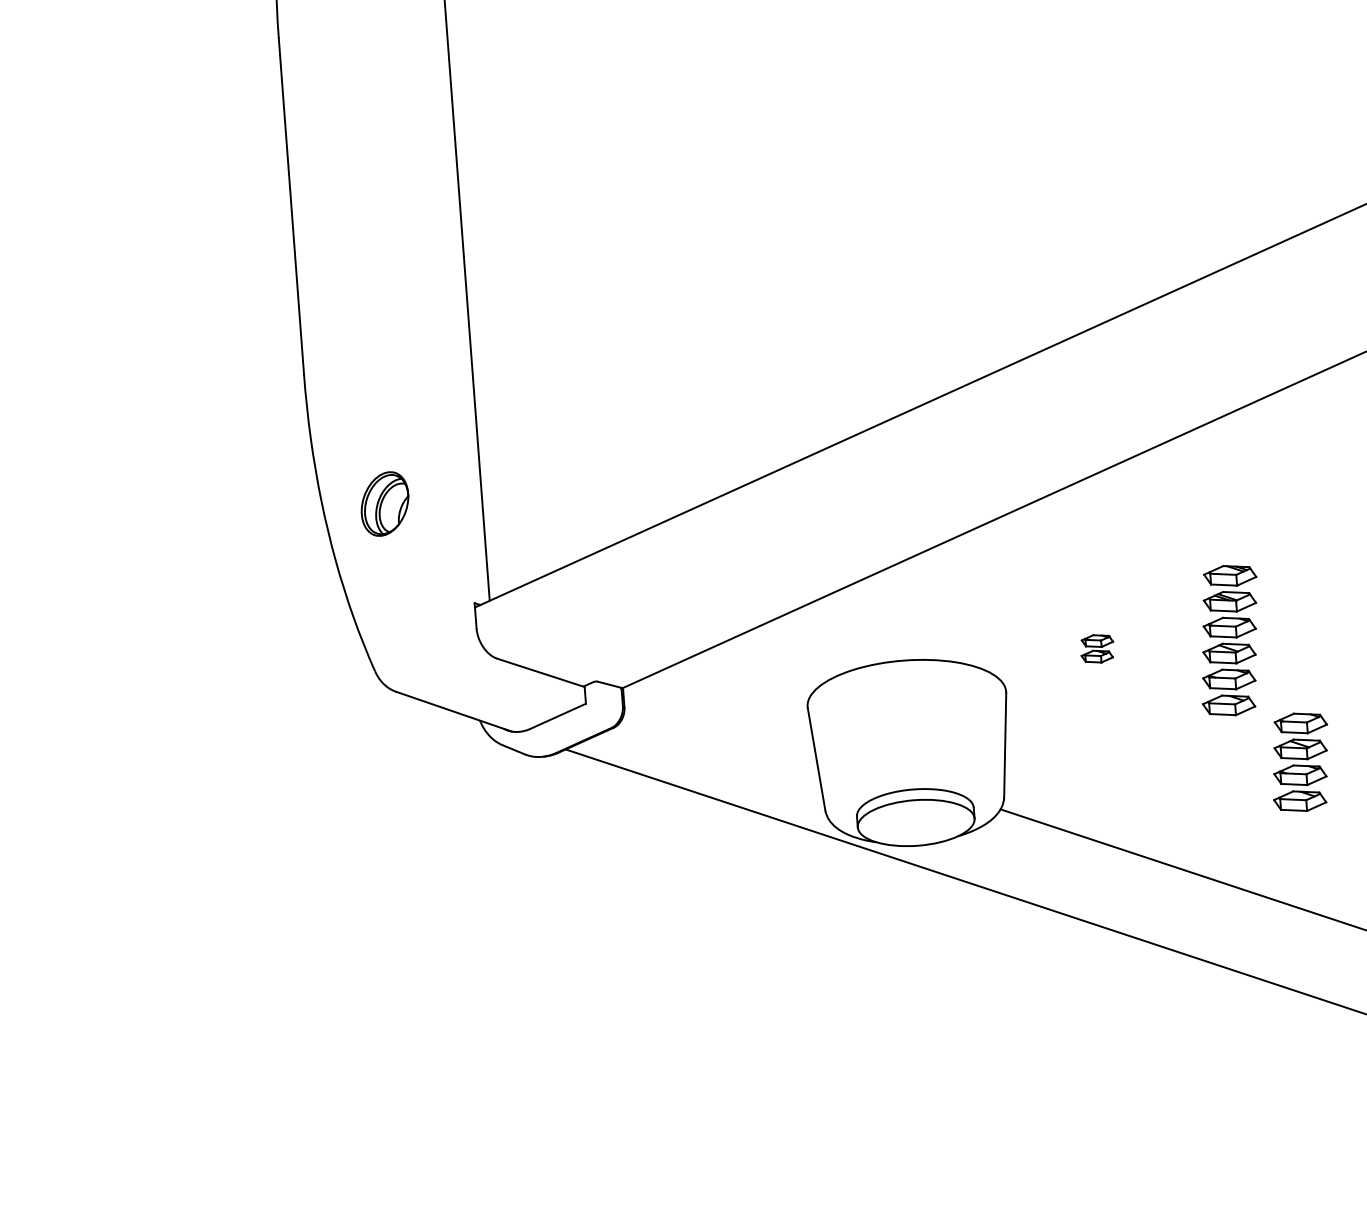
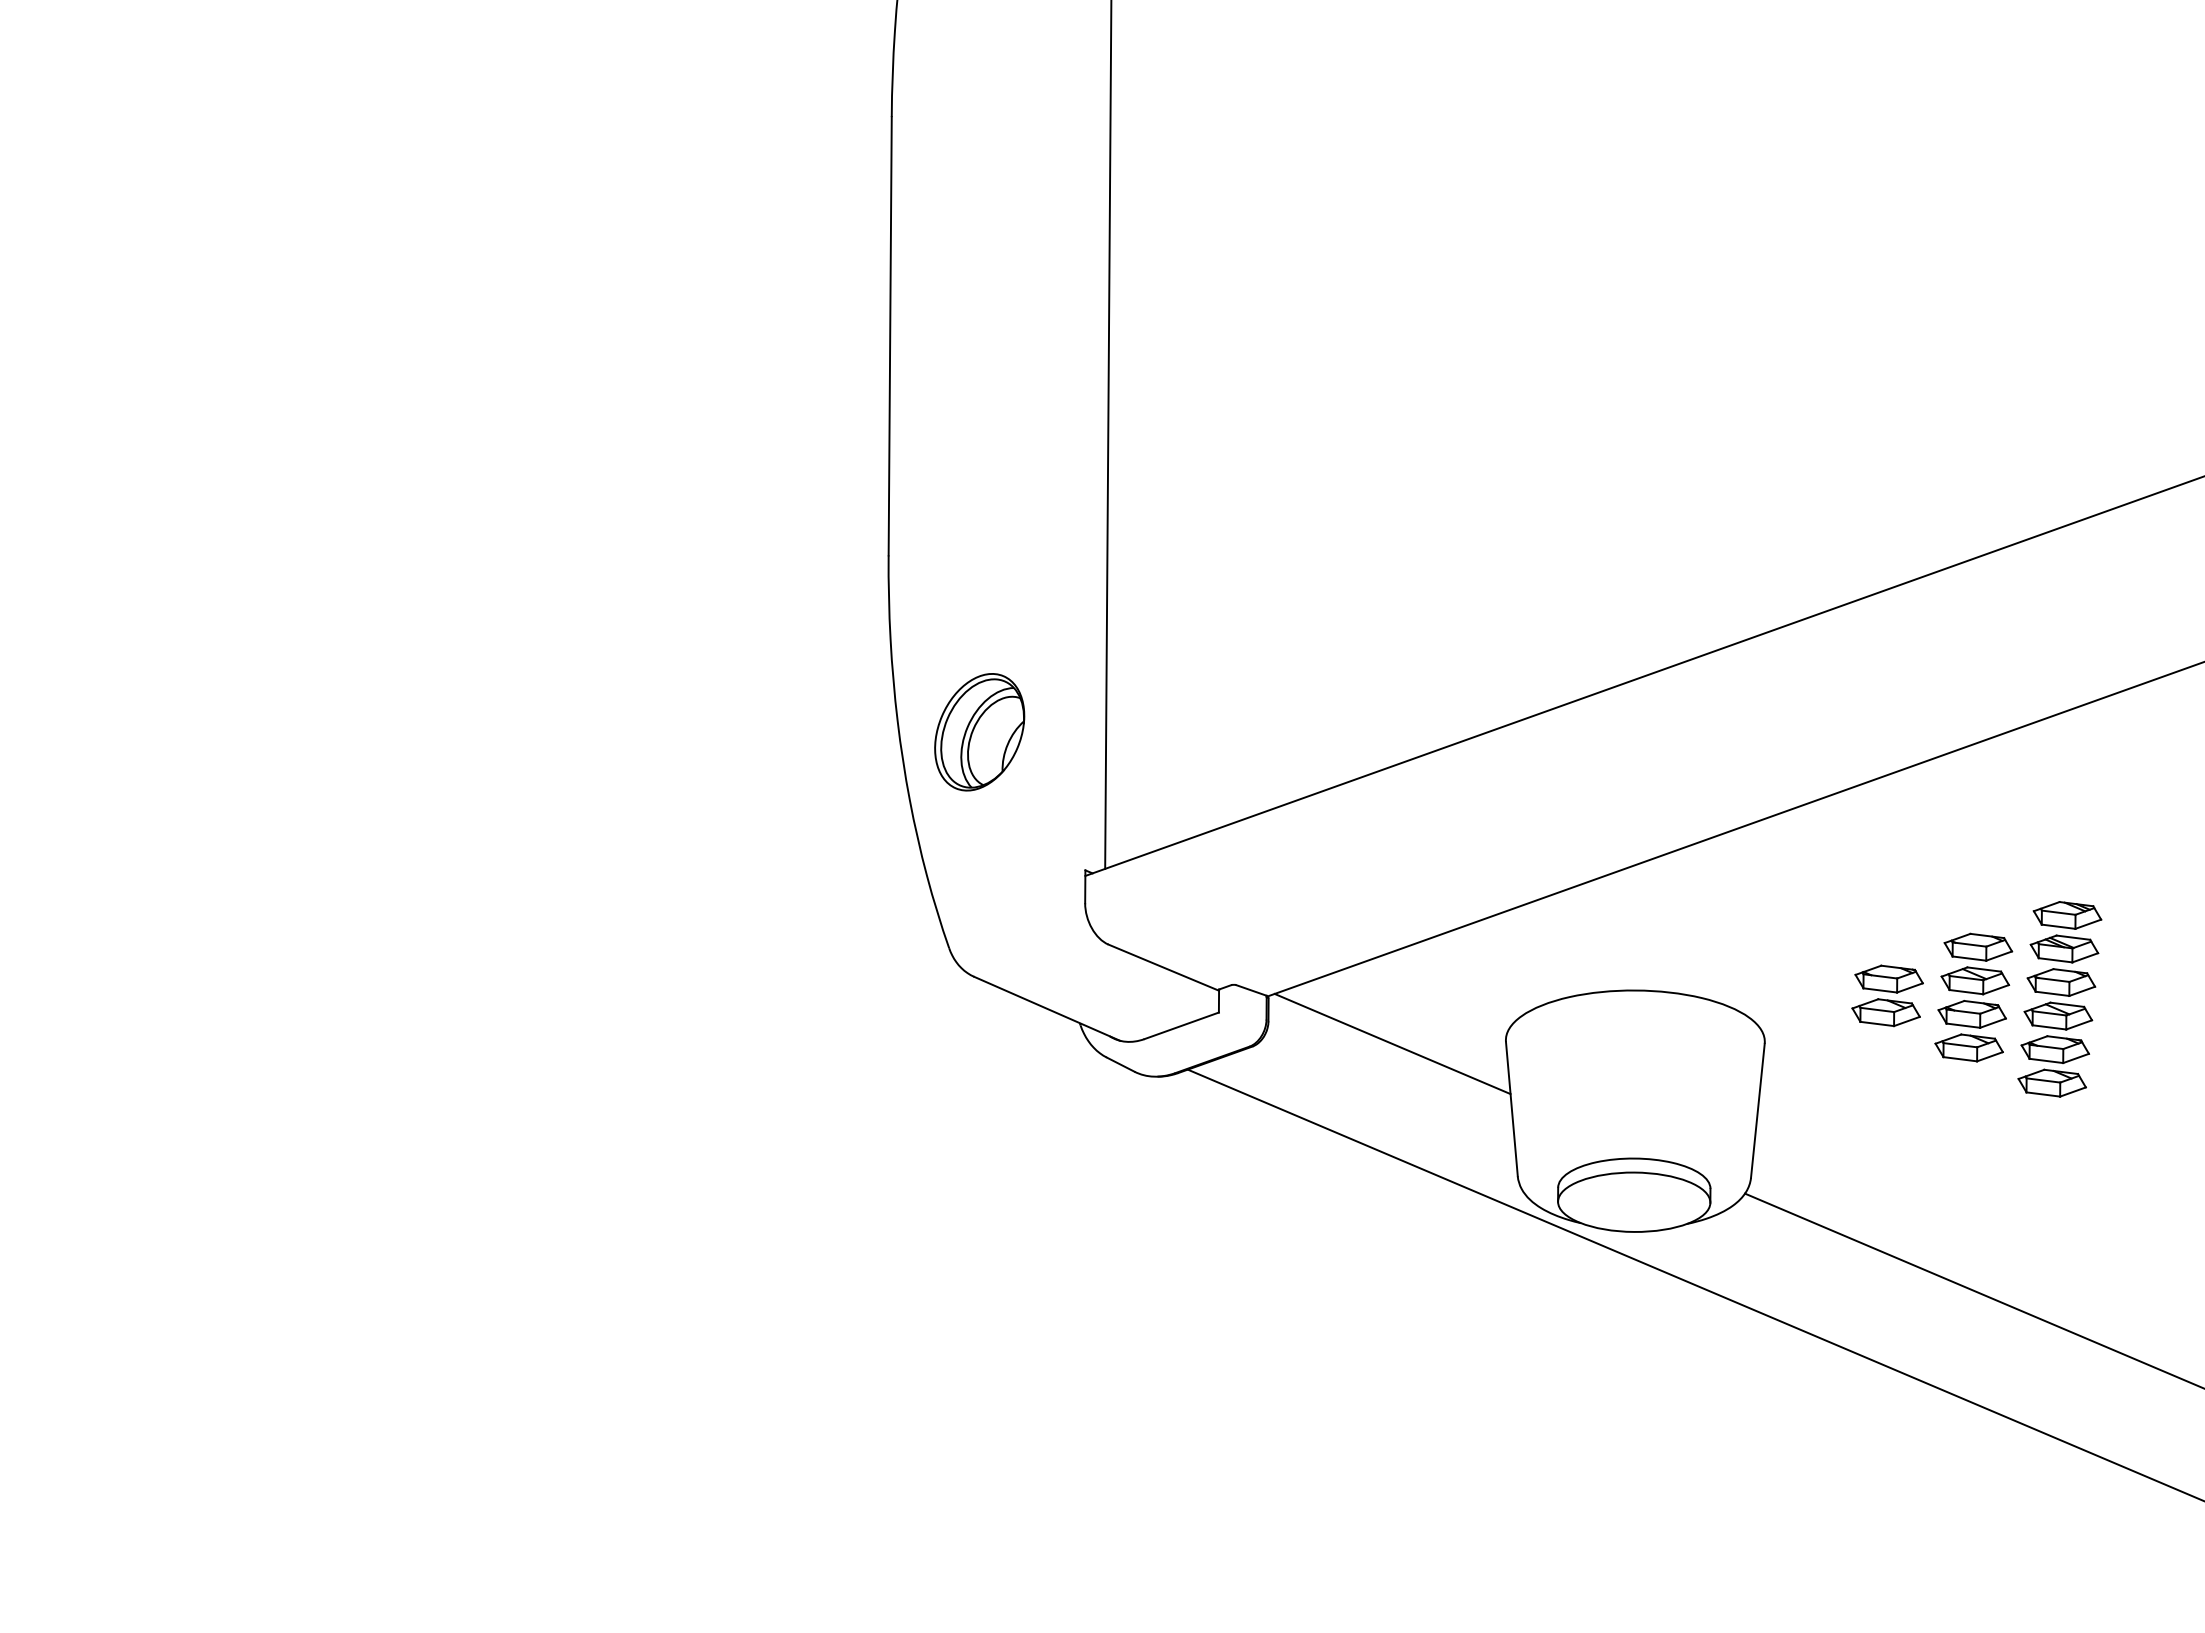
part: (384, 504) -> (979, 732), size x1.43
part: (1097, 648) -> (1887, 995), size x1.67
line: (720, 716) -> (1392, 1043), added
part: (1300, 762) -> (1973, 997), moved

